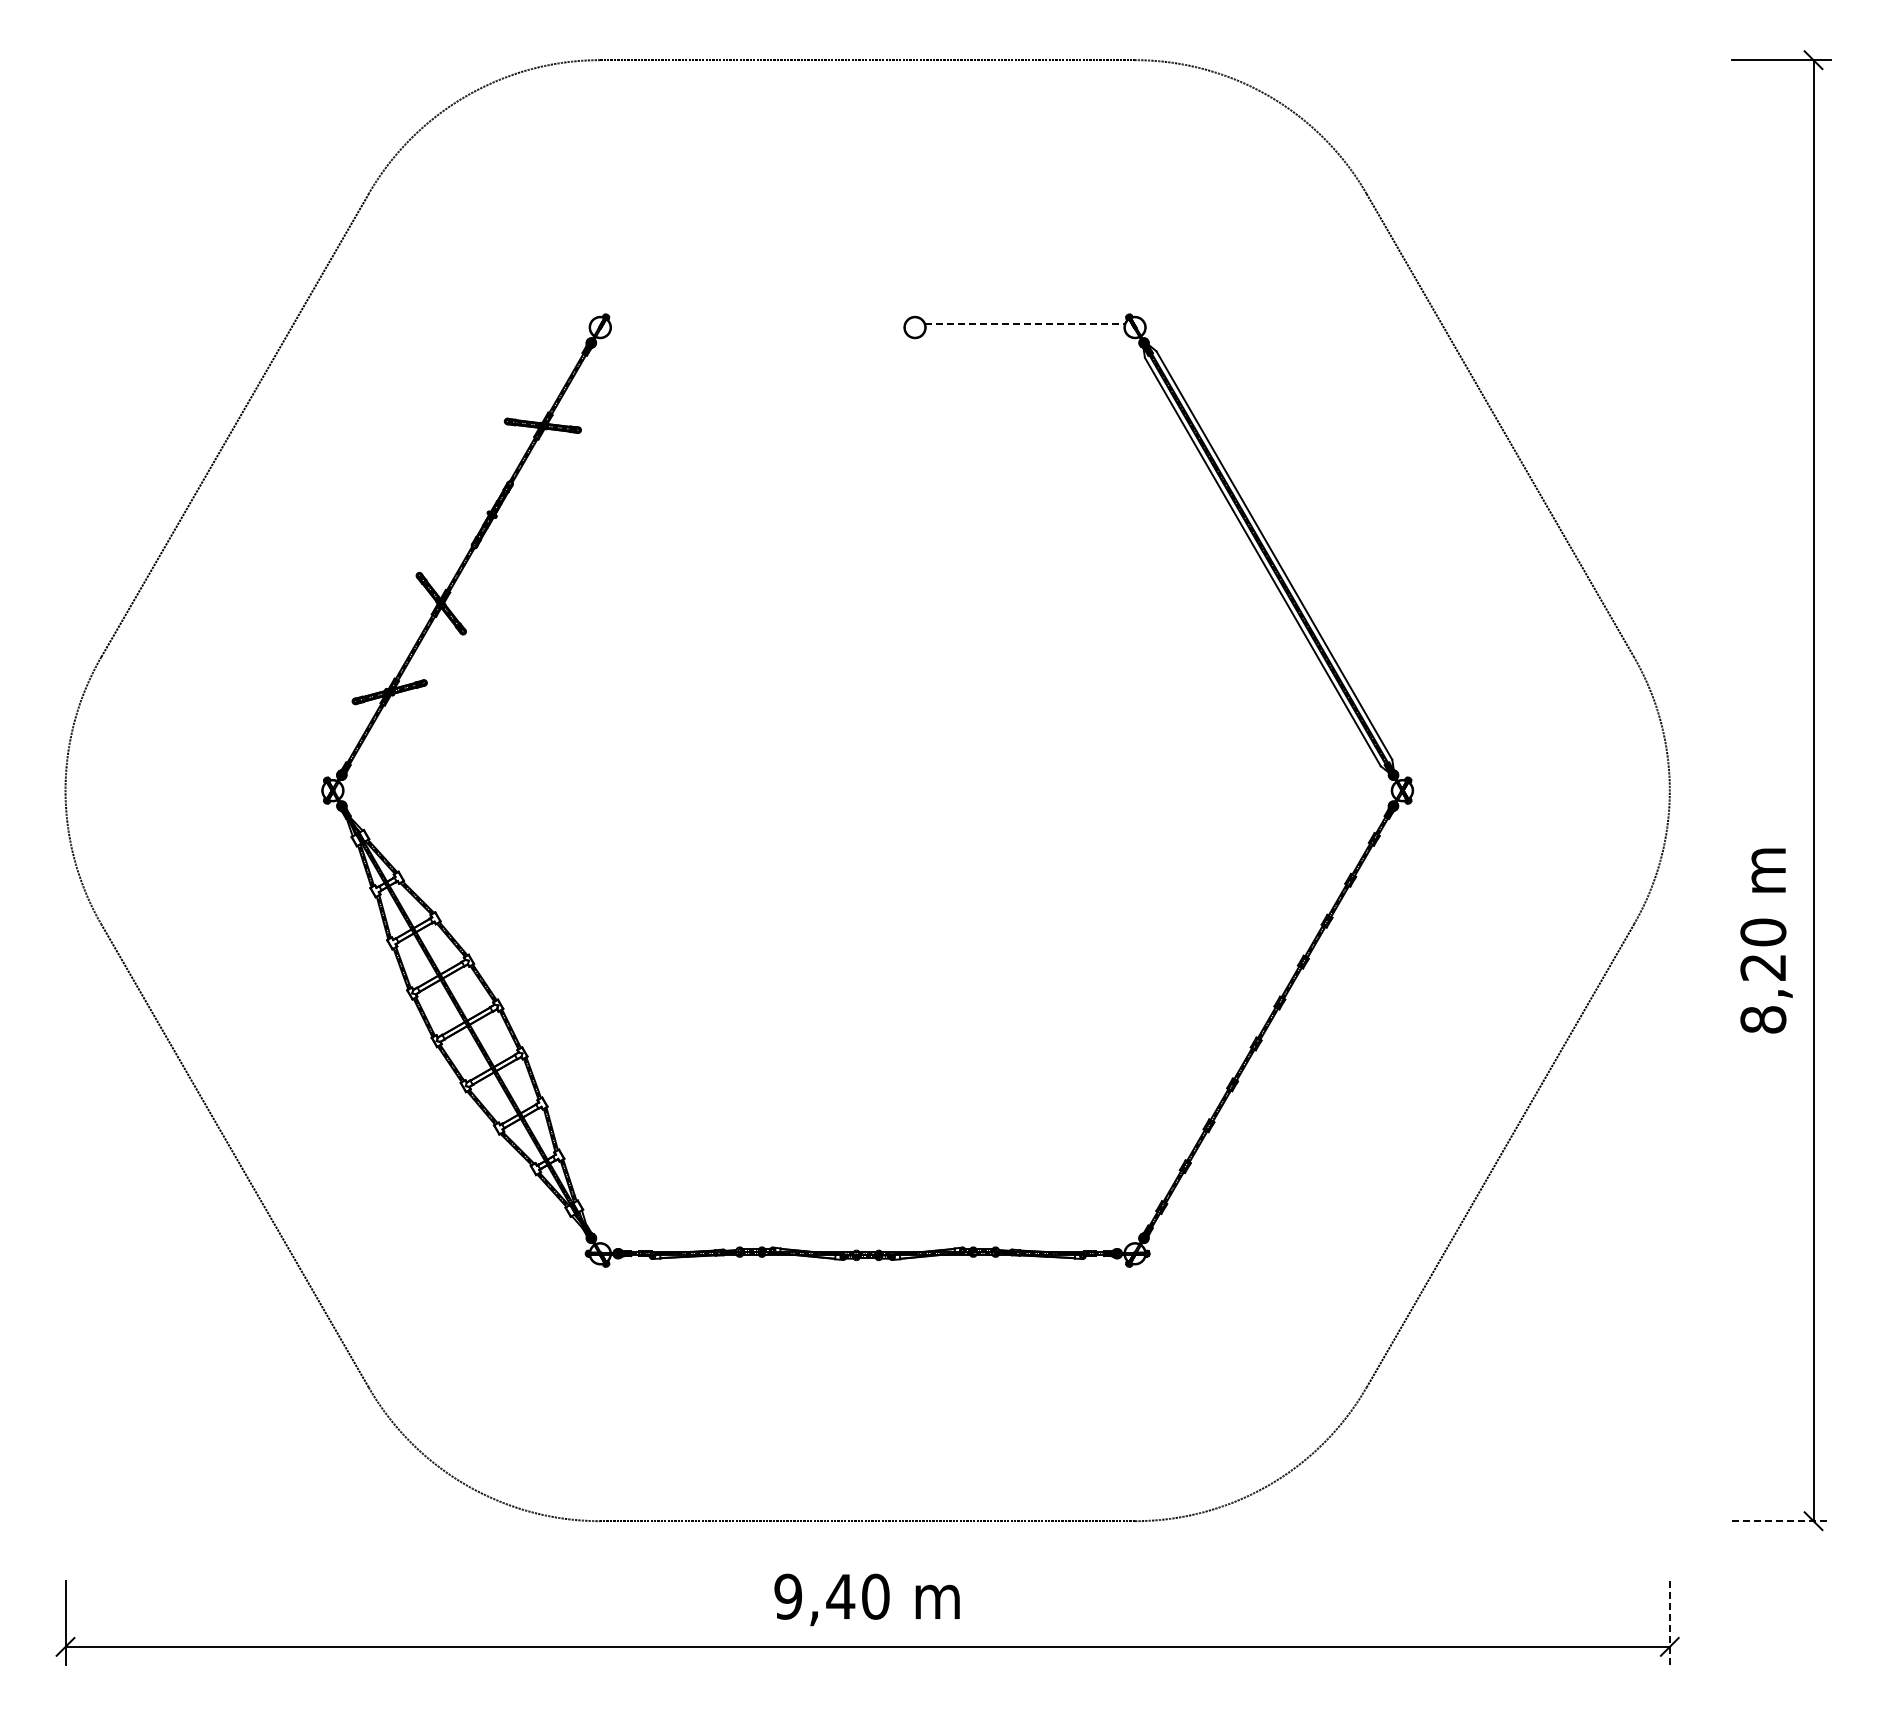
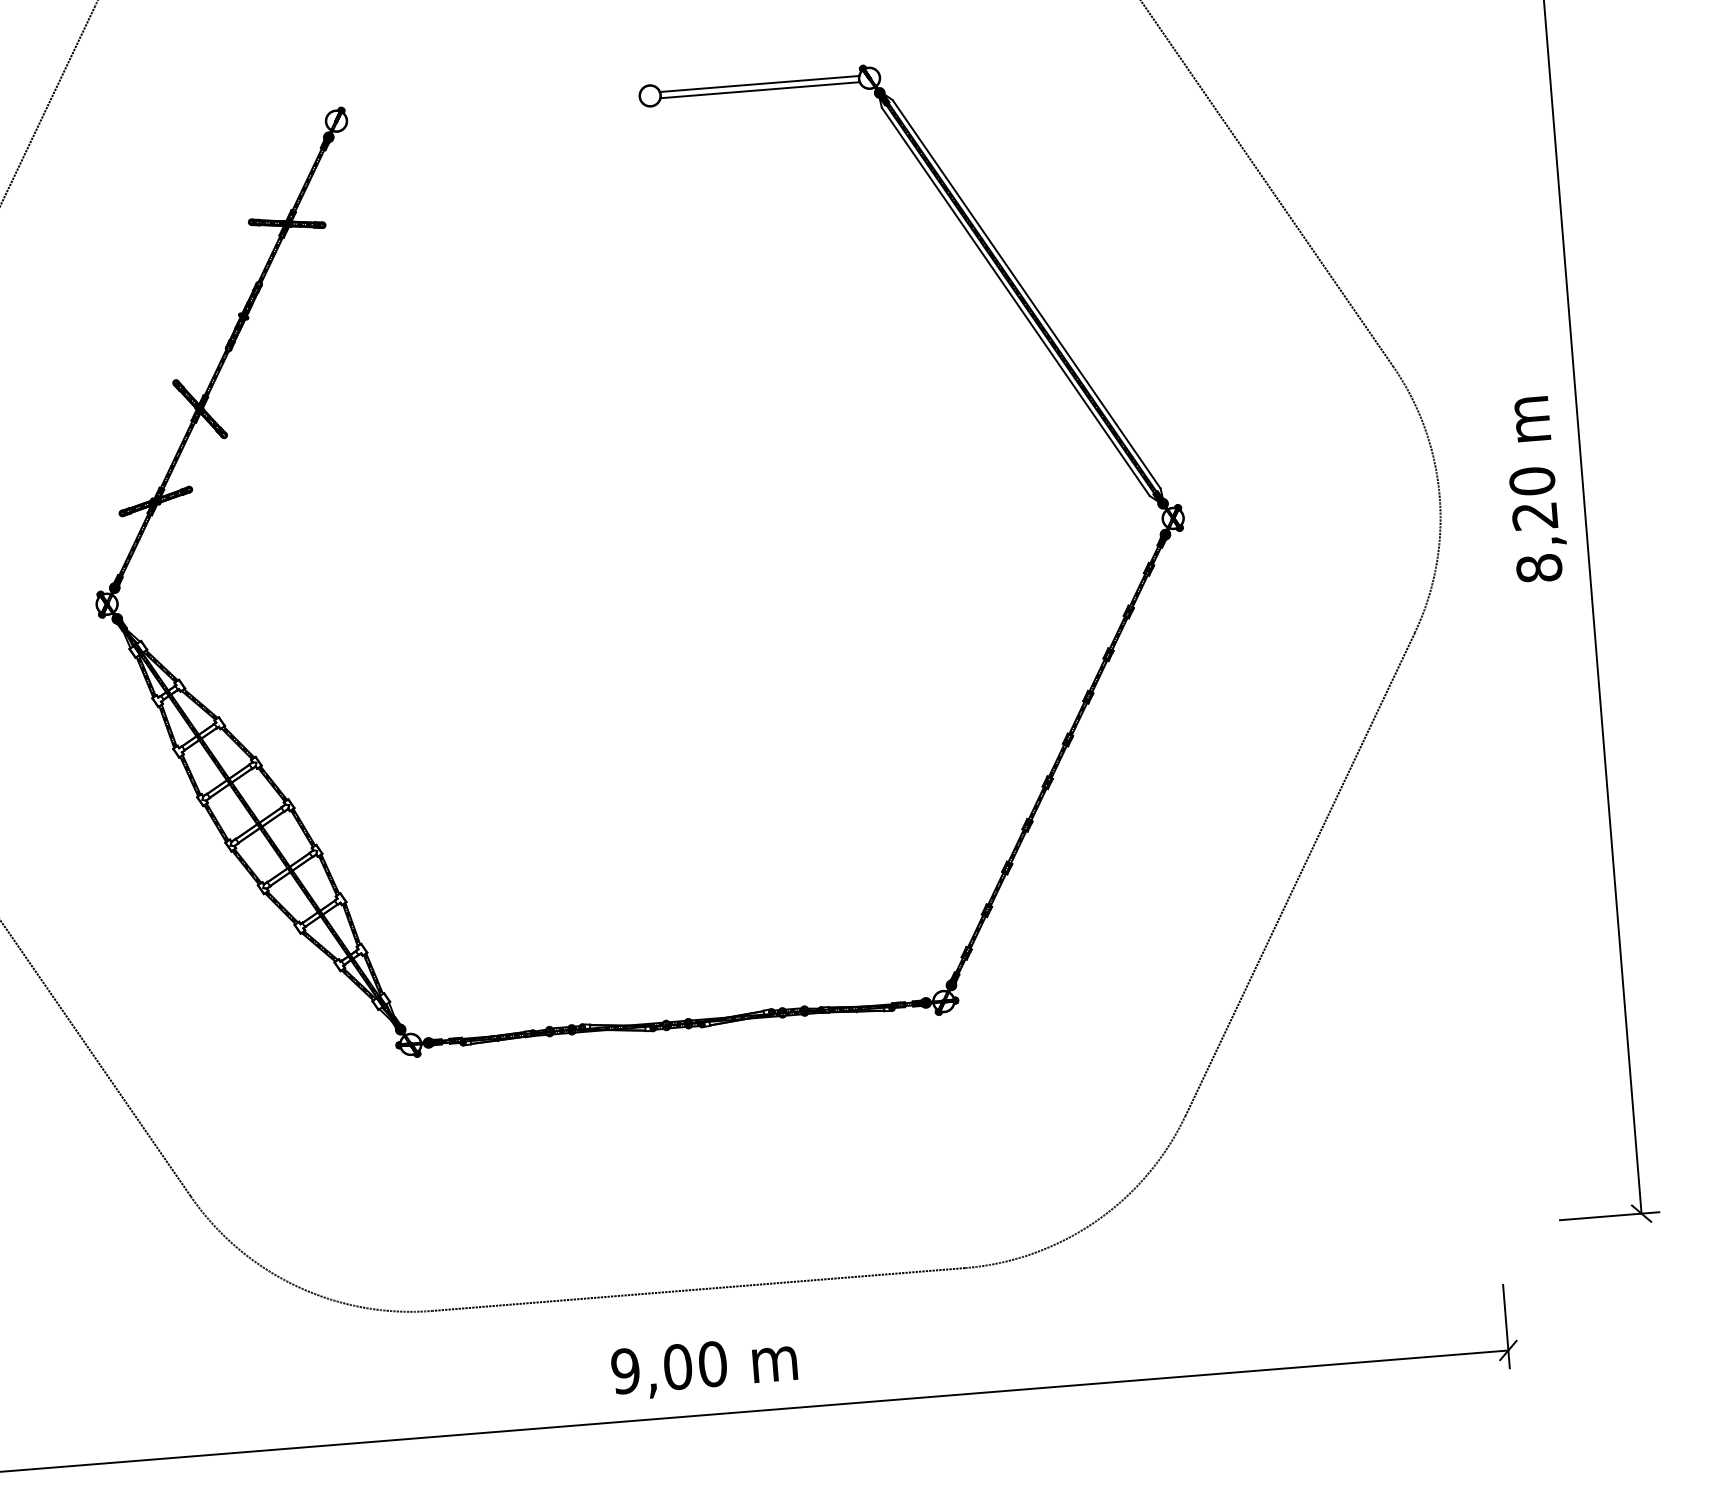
line: (1025, 324) -> (760, 84), dashed -> solid
line: (1024, 330) -> (759, 90), added
text: (1766, 940) -> (1536, 489), moved
line: (1781, 1521) -> (1609, 1216), dashed -> solid
text: (840, 1596) -> (677, 1366), 9,40 -> 9,00
line: (1669, 1622) -> (1506, 1326), dashed -> solid

